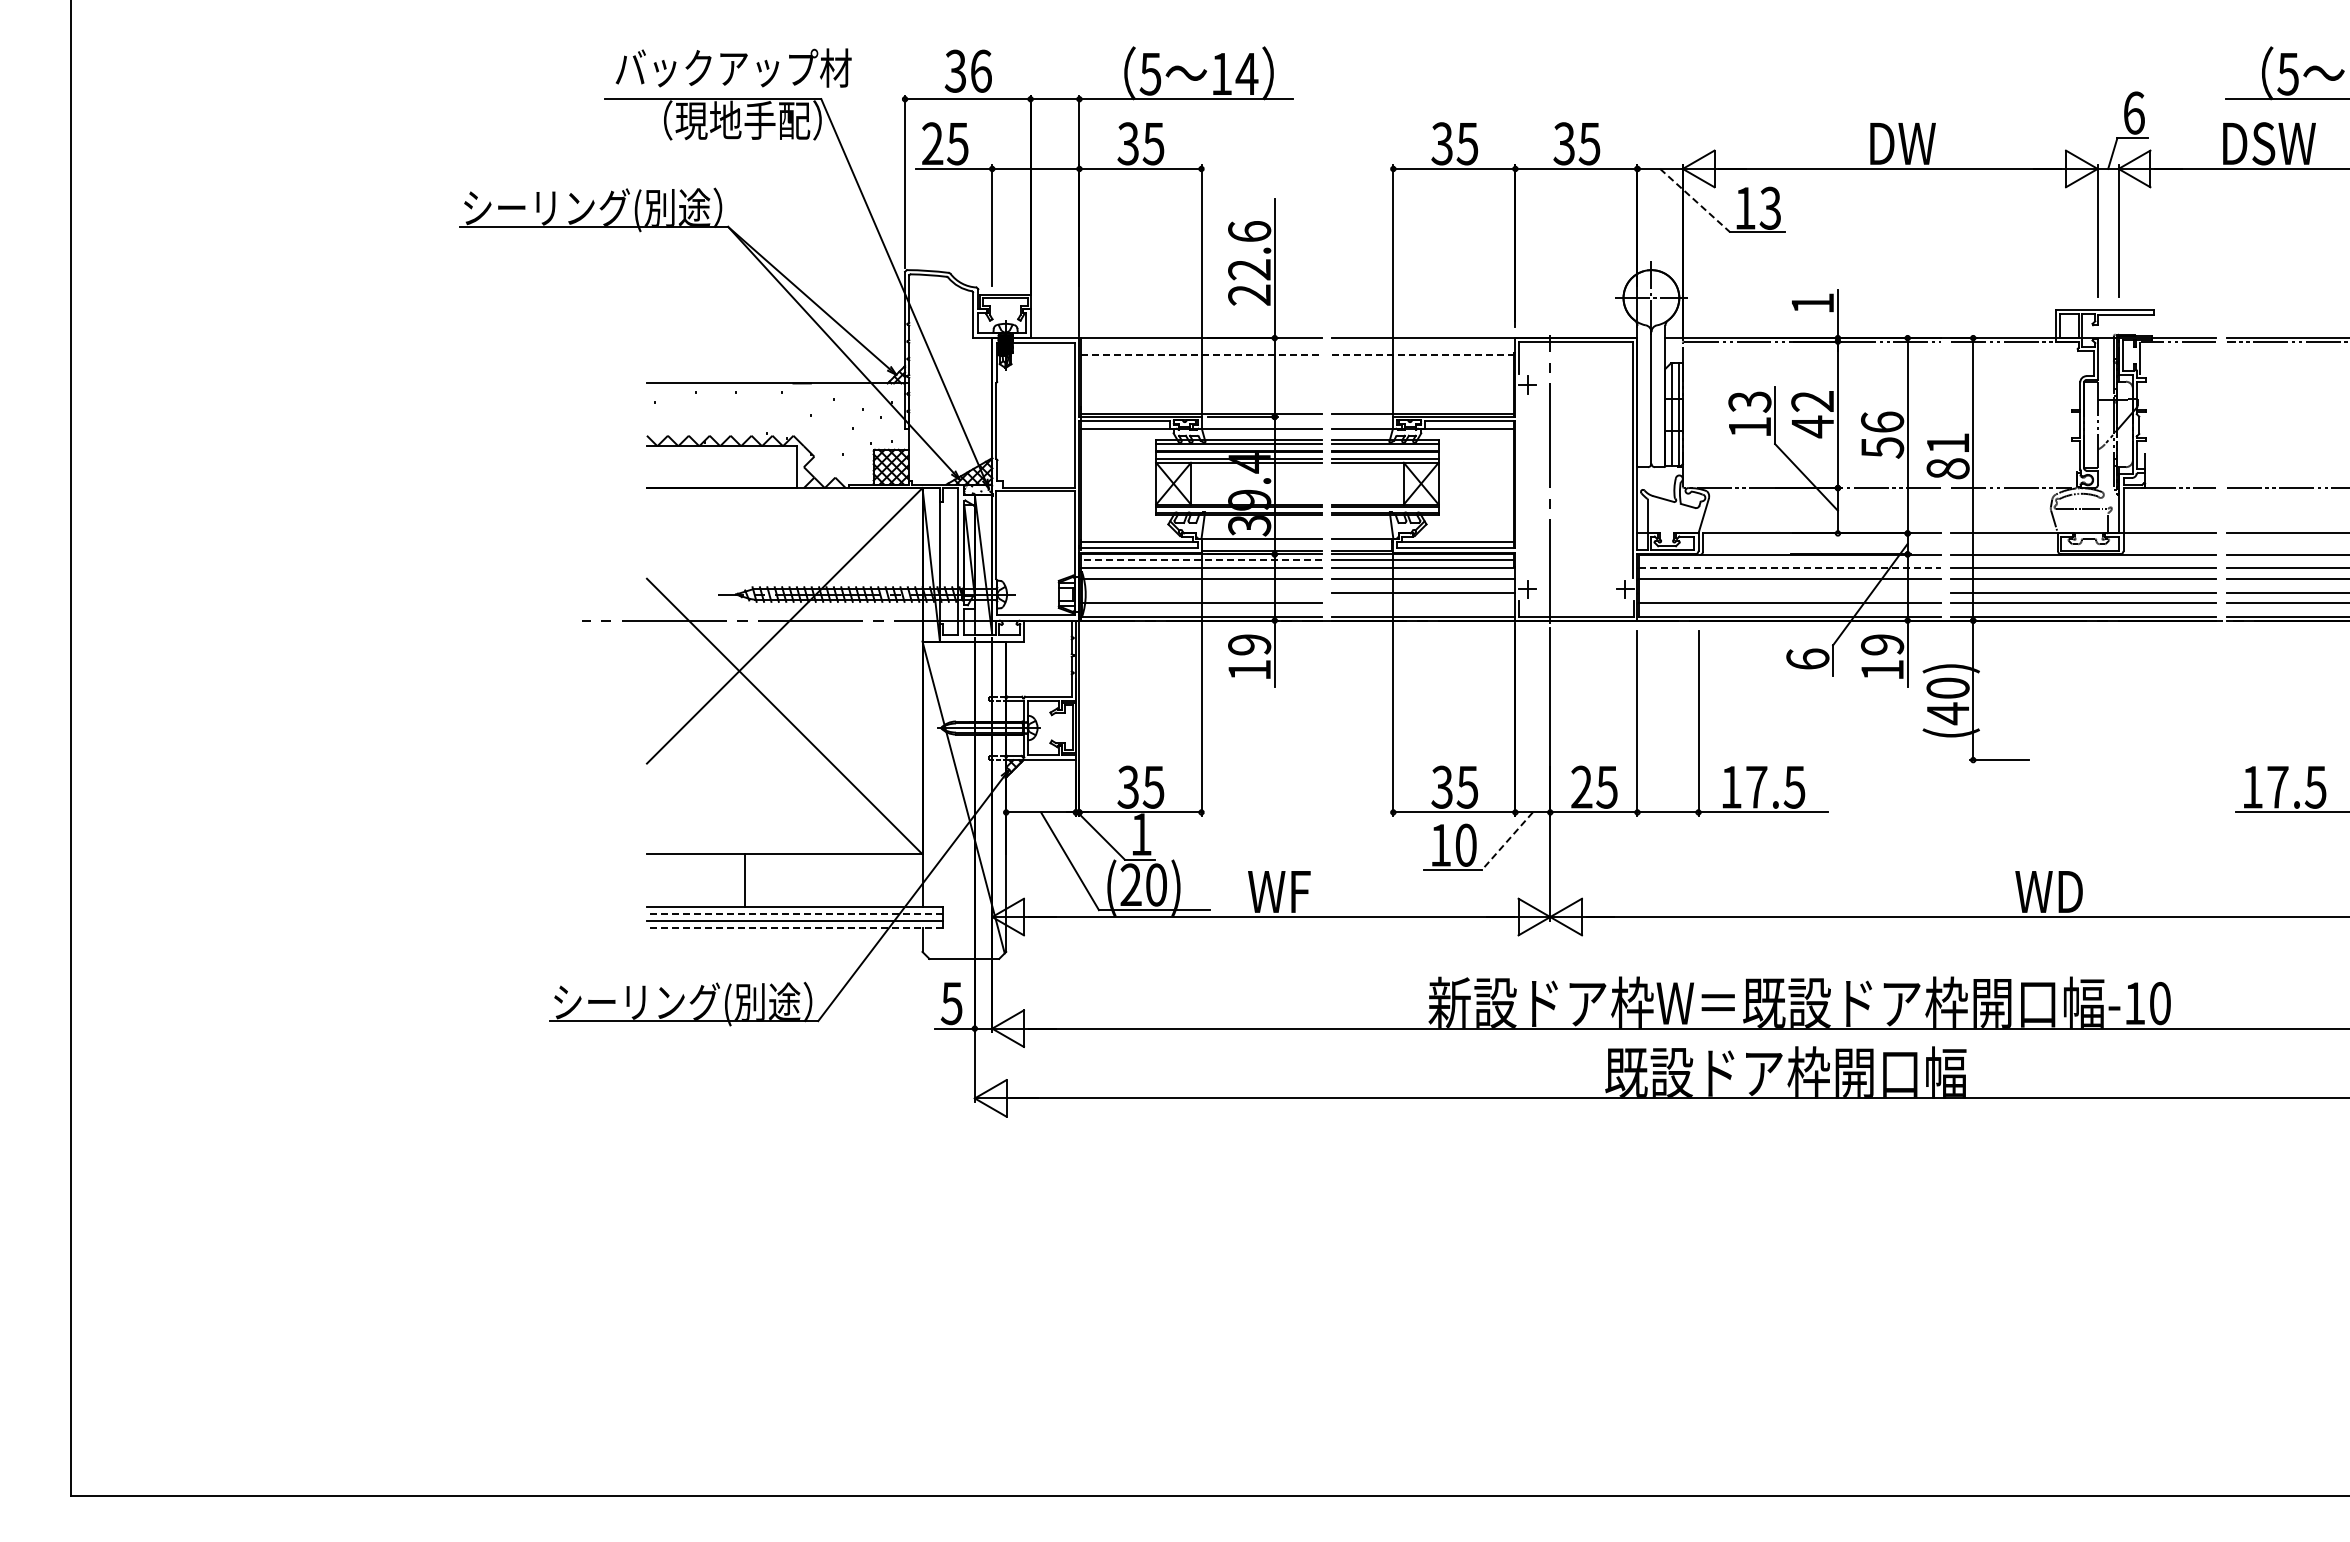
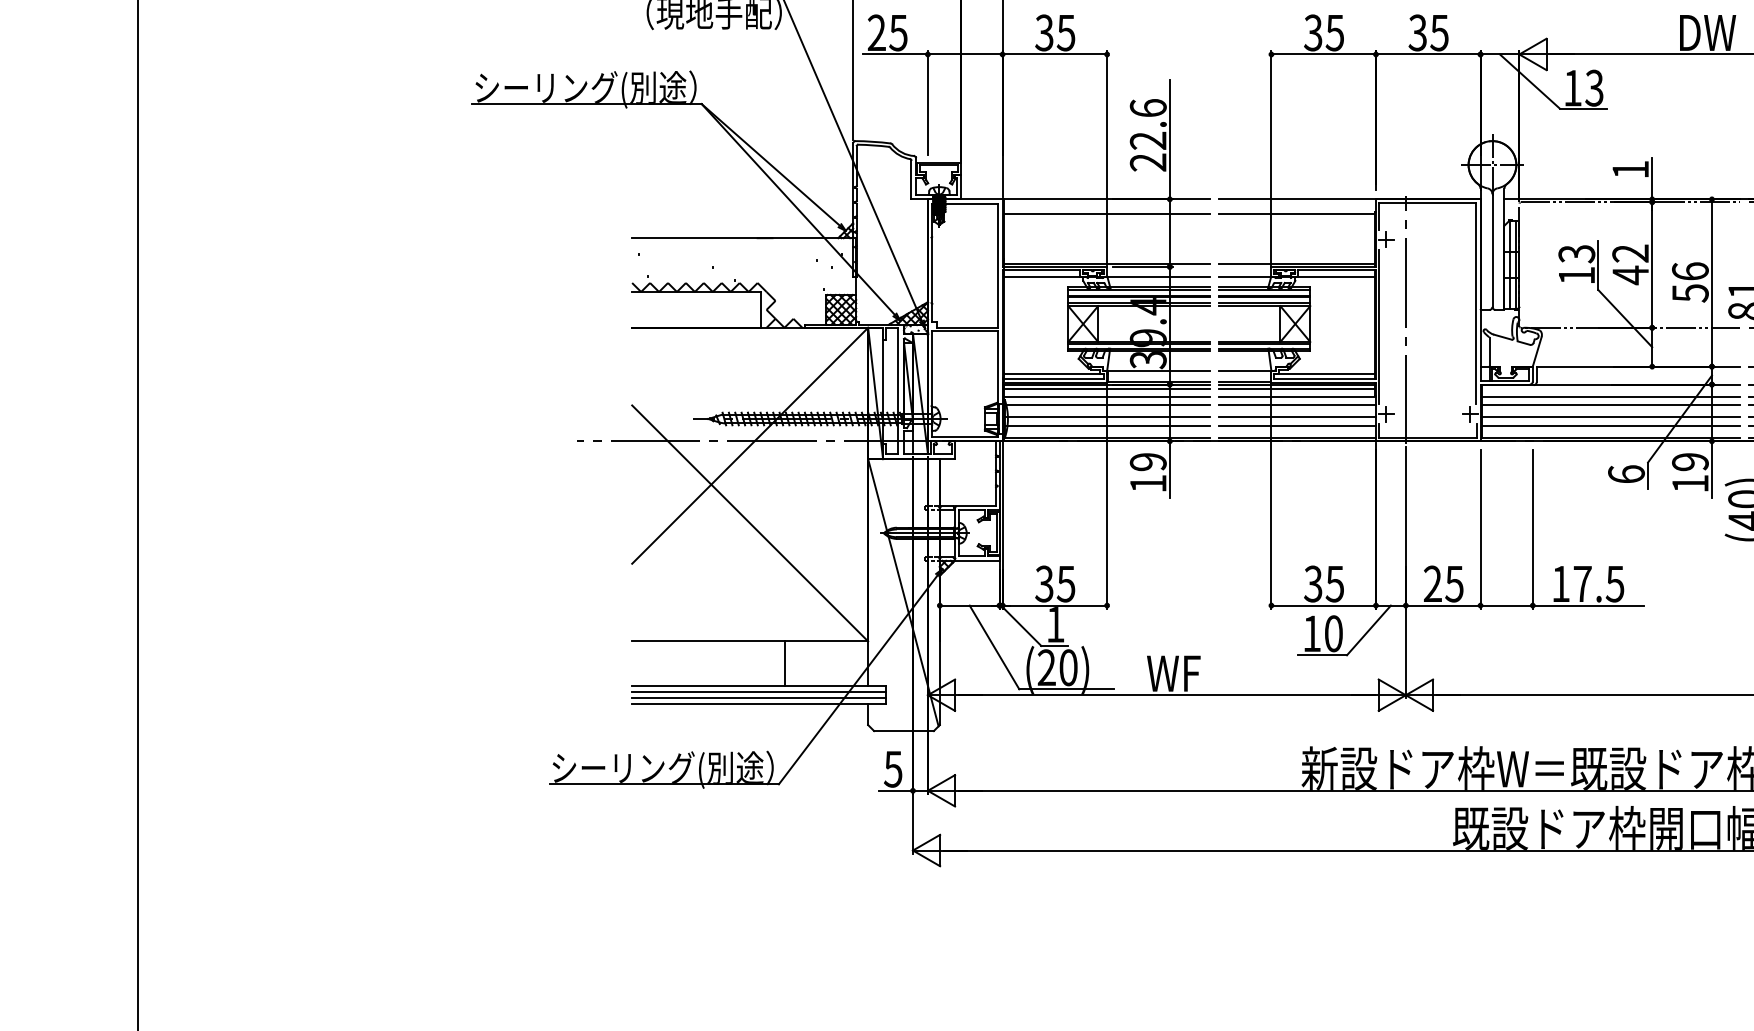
line: (1695, 200) -> (1530, 81), dashed -> solid
line: (1201, 354) -> (1107, 213), dashed -> solid
line: (1422, 354) -> (1296, 213), dashed -> solid
line: (1519, 486) -> (1379, 326), added
line: (1200, 559) -> (1106, 388), dashed -> solid
line: (1790, 568) -> (1611, 396), dashed -> solid
line: (1201, 592) -> (1107, 417), added
line: (1789, 592) -> (1610, 417), added
line: (1423, 603) -> (1297, 426), added
line: (1507, 841) -> (1369, 630), dashed -> solid
line: (744, 880) -> (784, 663), moved
line: (794, 913) -> (758, 692), dashed -> solid
line: (794, 927) -> (758, 704), dashed -> solid

